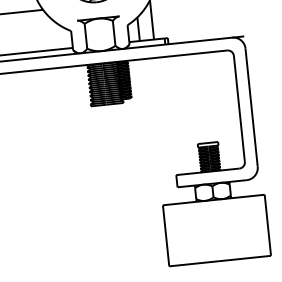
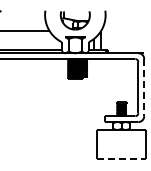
line: (252, 107) -> (144, 87), solid -> dashed
line: (219, 261) -> (121, 159), solid -> dashed

